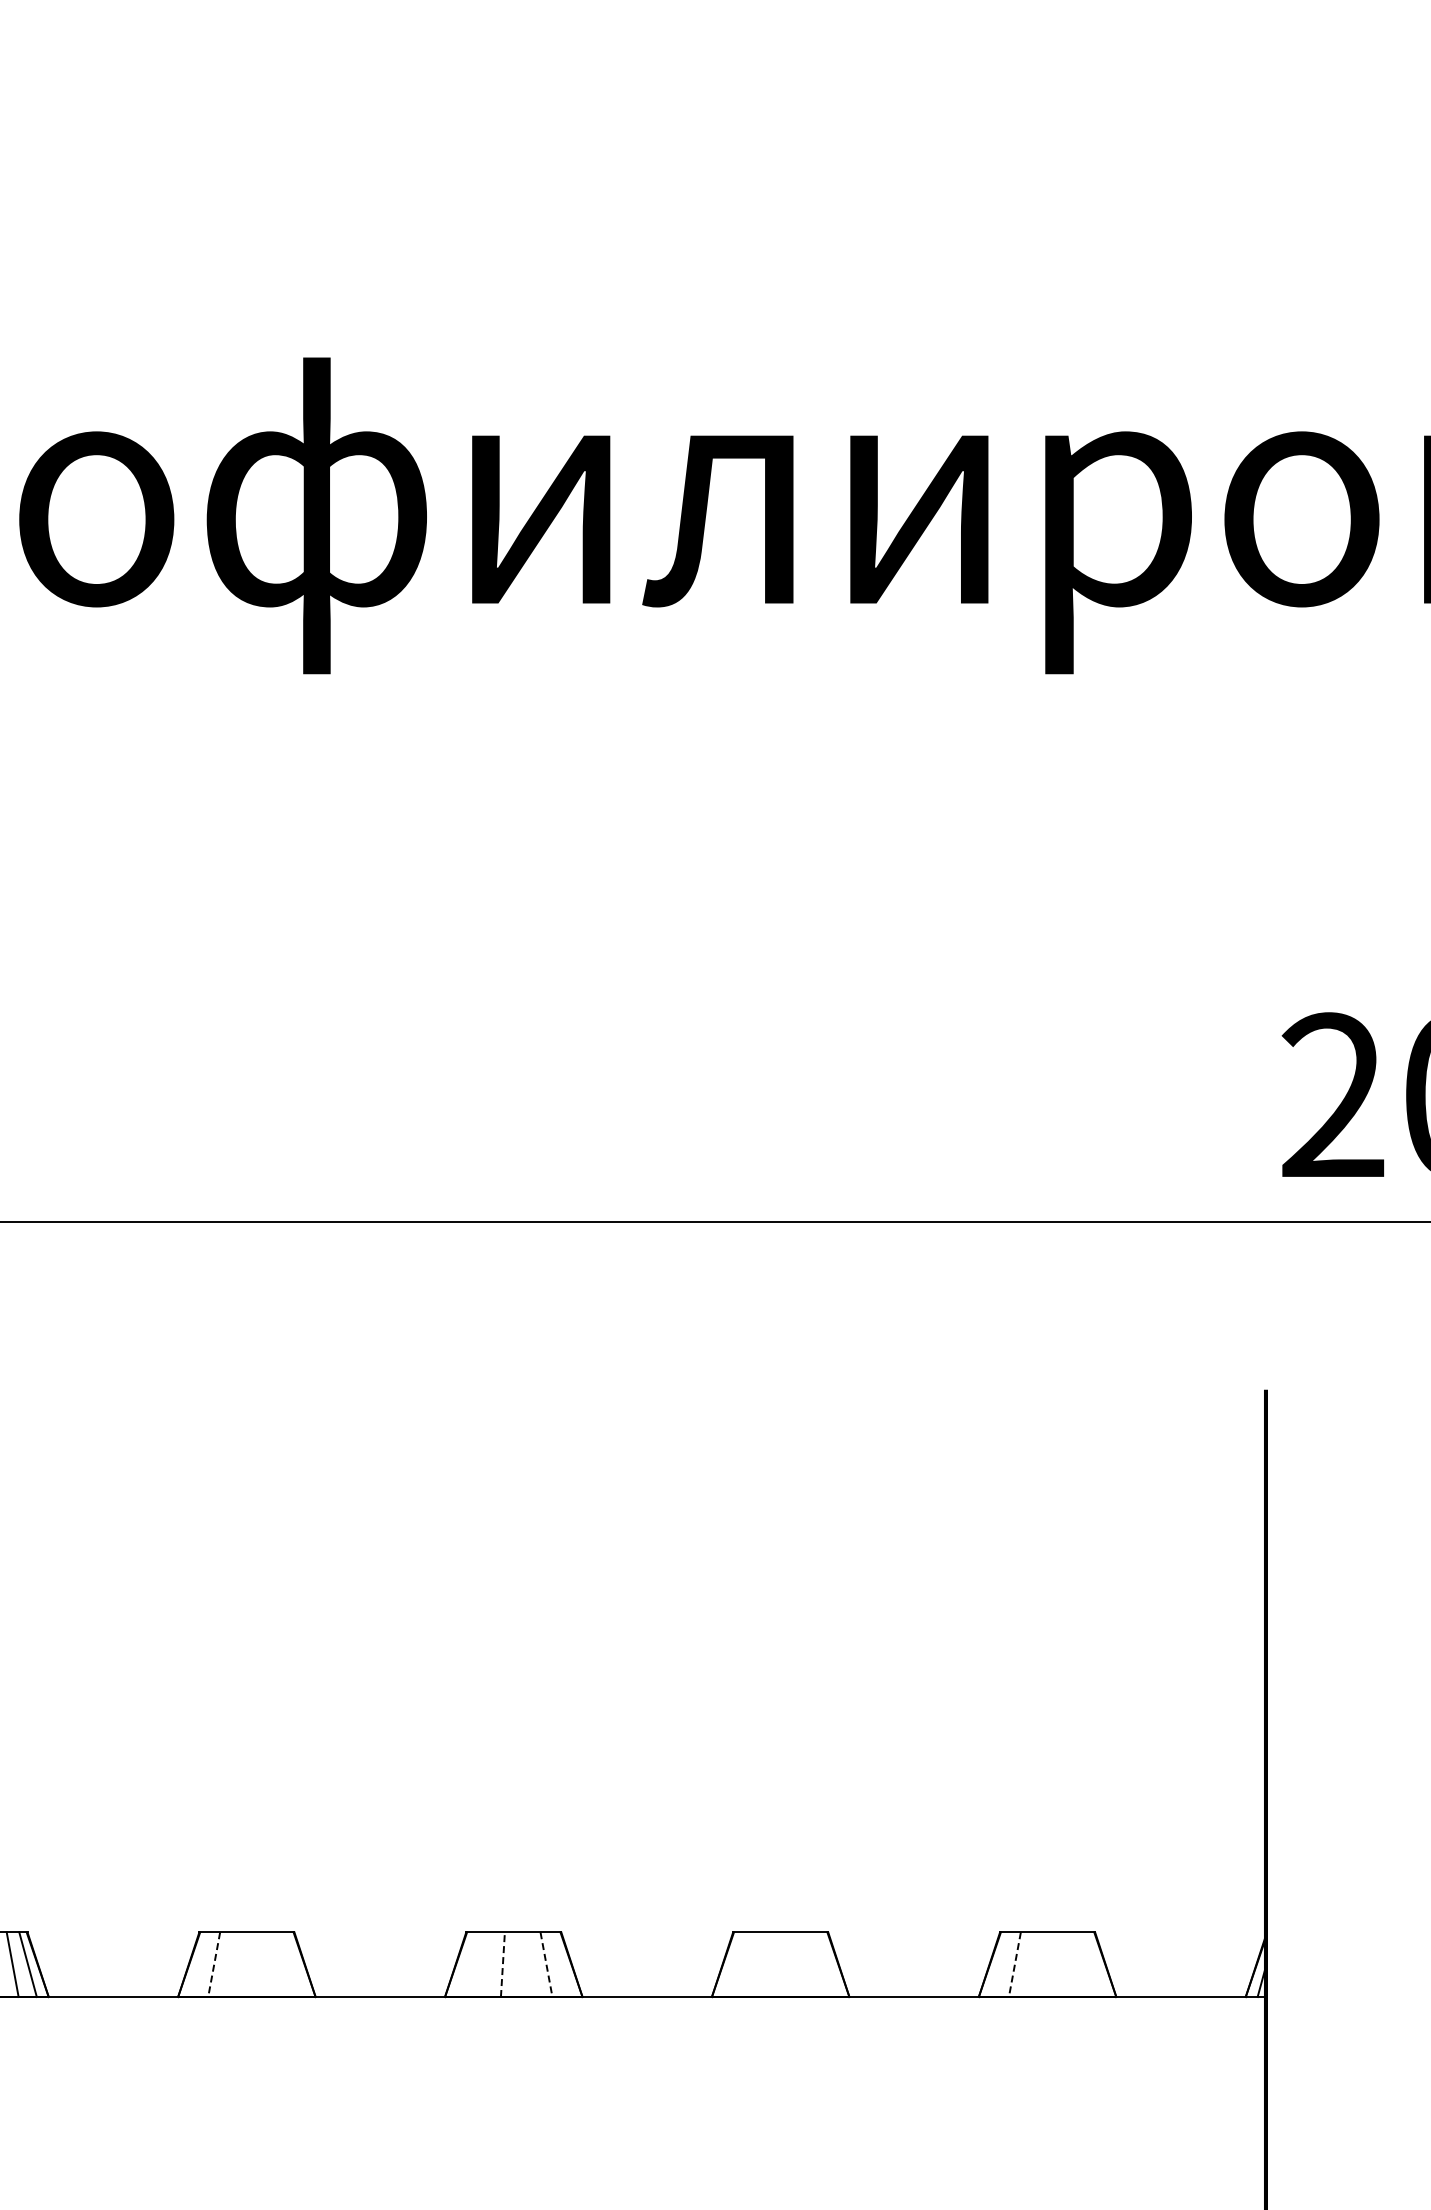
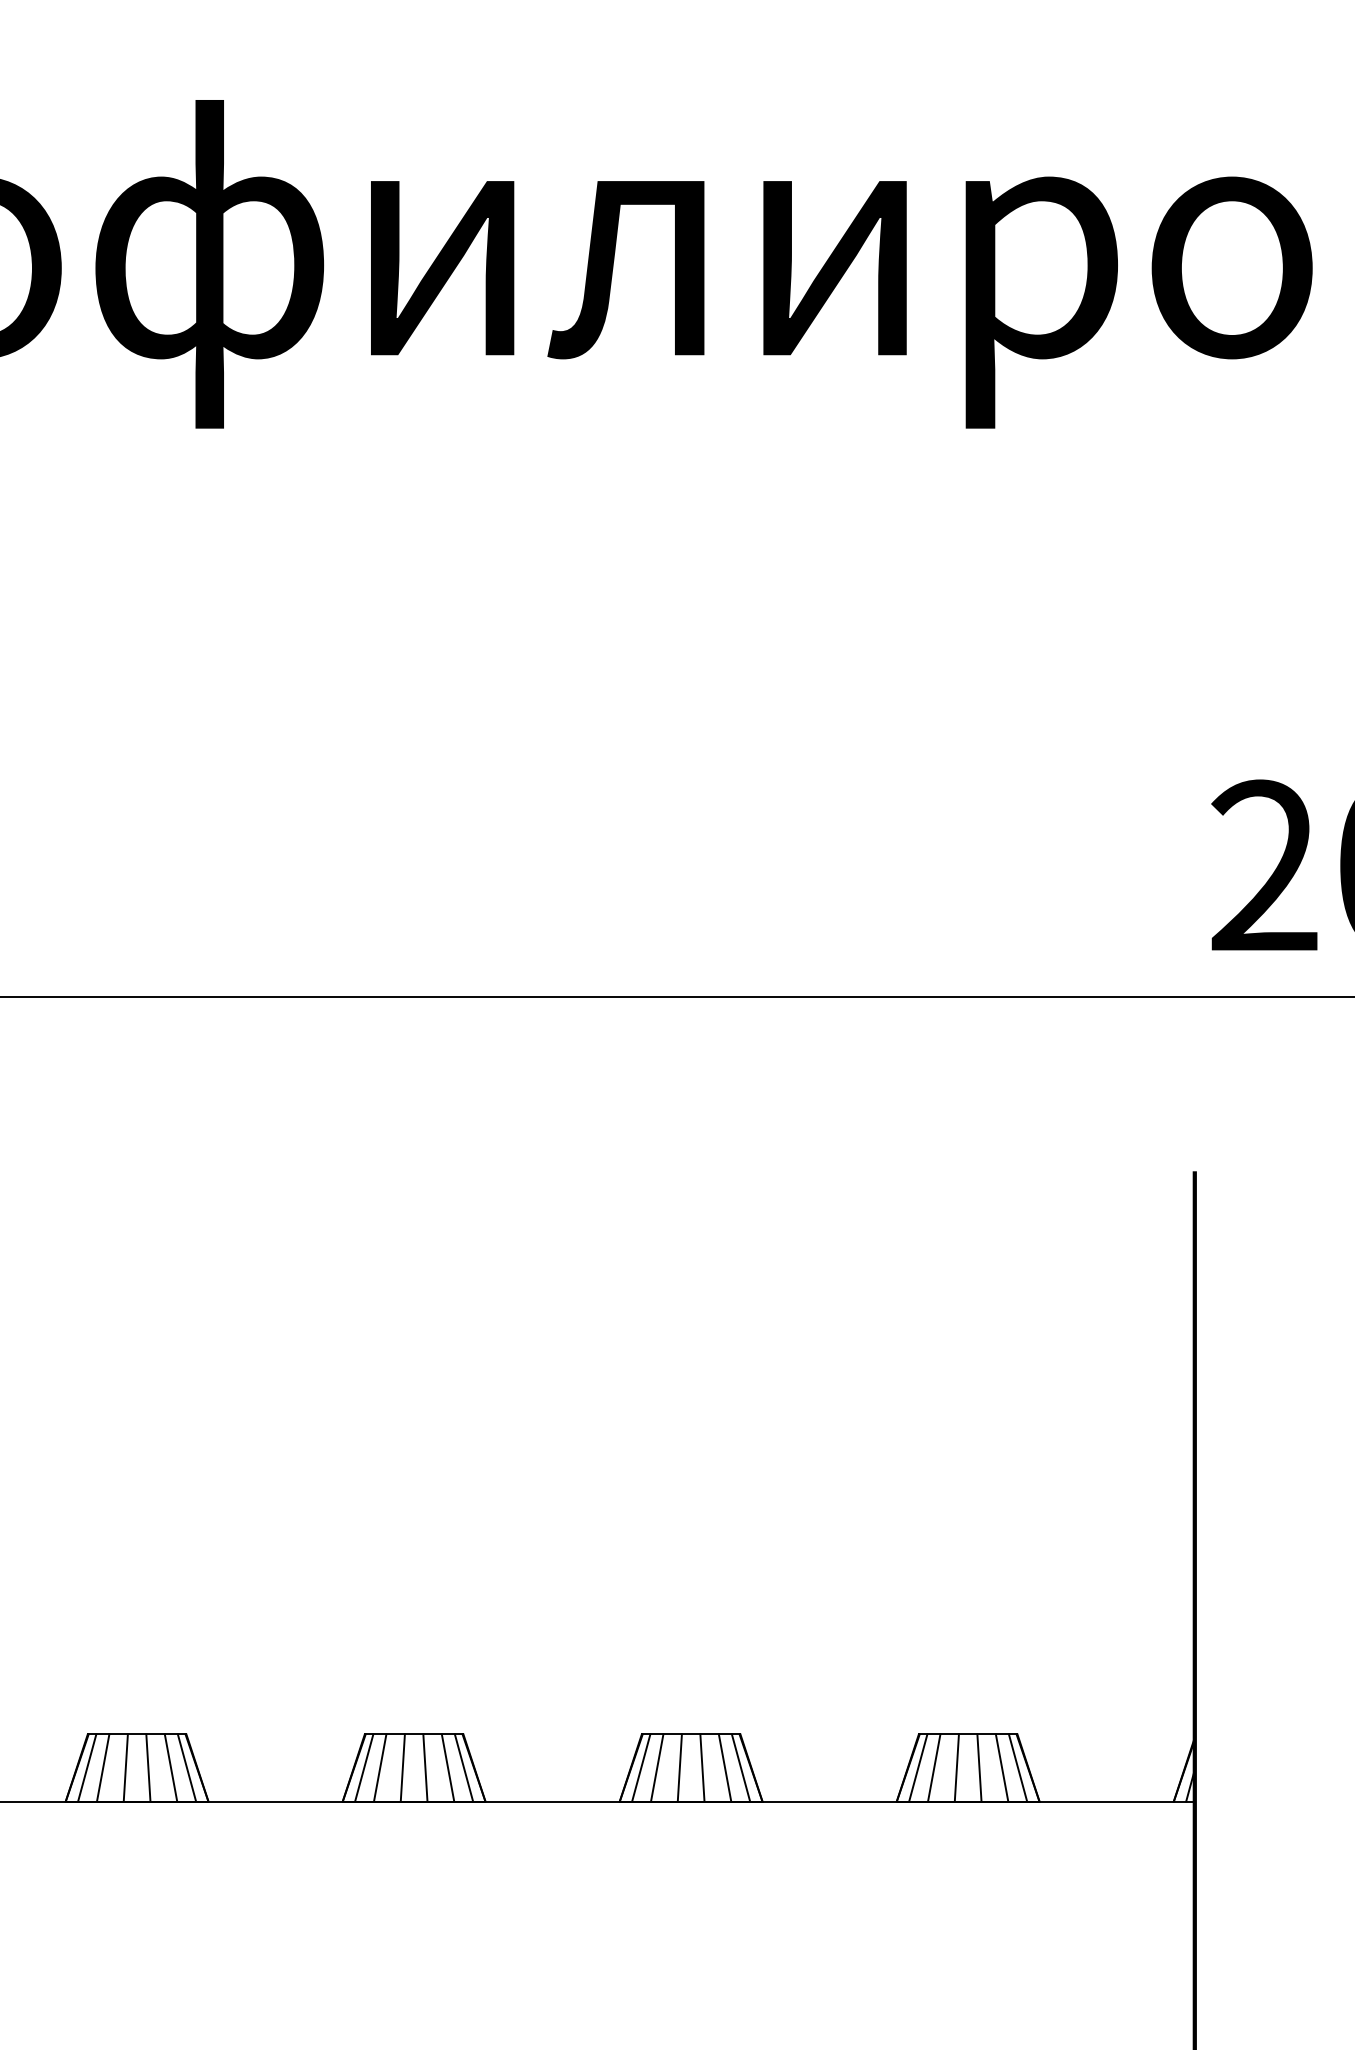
line: (198, 1964) -> (86, 1767), added
line: (214, 1964) -> (103, 1767), dashed -> solid
line: (236, 1964) -> (126, 1767), added
line: (257, 1964) -> (148, 1767), added
line: (279, 1964) -> (170, 1767), added
line: (294, 1964) -> (186, 1767), added
line: (465, 1964) -> (364, 1767), added
line: (481, 1964) -> (380, 1767), added
line: (502, 1964) -> (402, 1767), dashed -> solid
line: (524, 1964) -> (425, 1767), added
line: (546, 1964) -> (448, 1767), dashed -> solid
line: (561, 1964) -> (463, 1767), added
line: (732, 1964) -> (641, 1767), added
line: (747, 1964) -> (656, 1767), added
line: (769, 1964) -> (679, 1767), added
line: (791, 1964) -> (702, 1767), added
line: (813, 1964) -> (725, 1767), added
line: (828, 1964) -> (740, 1767), added
line: (999, 1964) -> (918, 1767), added
line: (1014, 1964) -> (933, 1767), dashed -> solid
line: (1036, 1964) -> (956, 1767), added
line: (1058, 1964) -> (979, 1767), added
line: (1080, 1964) -> (1002, 1767), added
line: (1095, 1964) -> (1017, 1767), added

